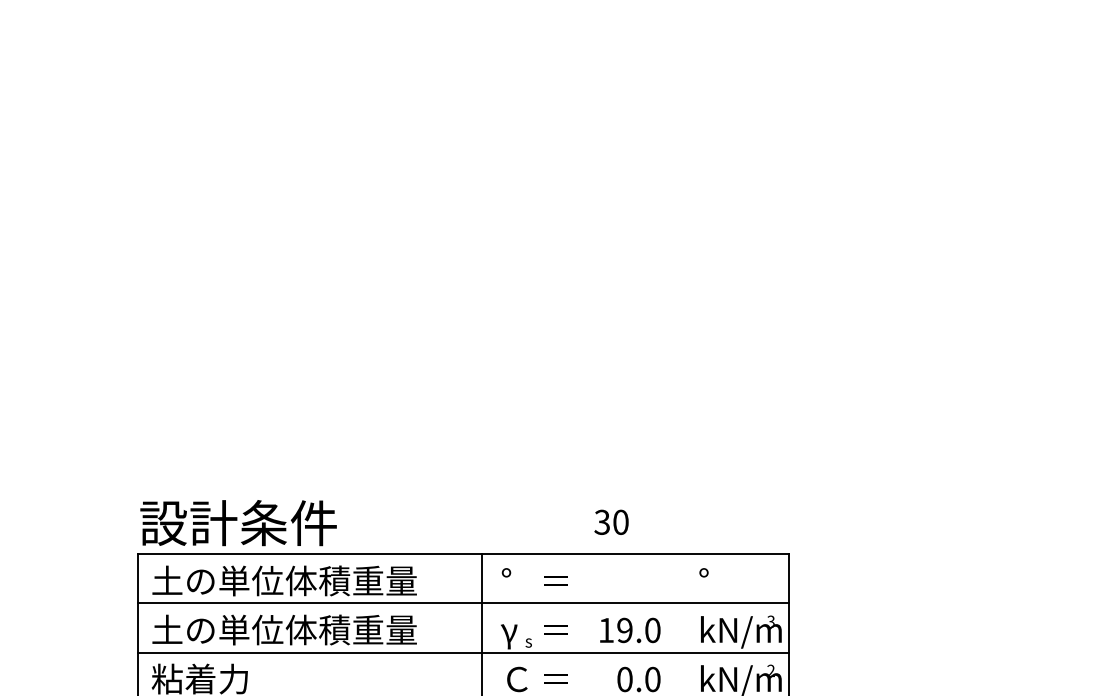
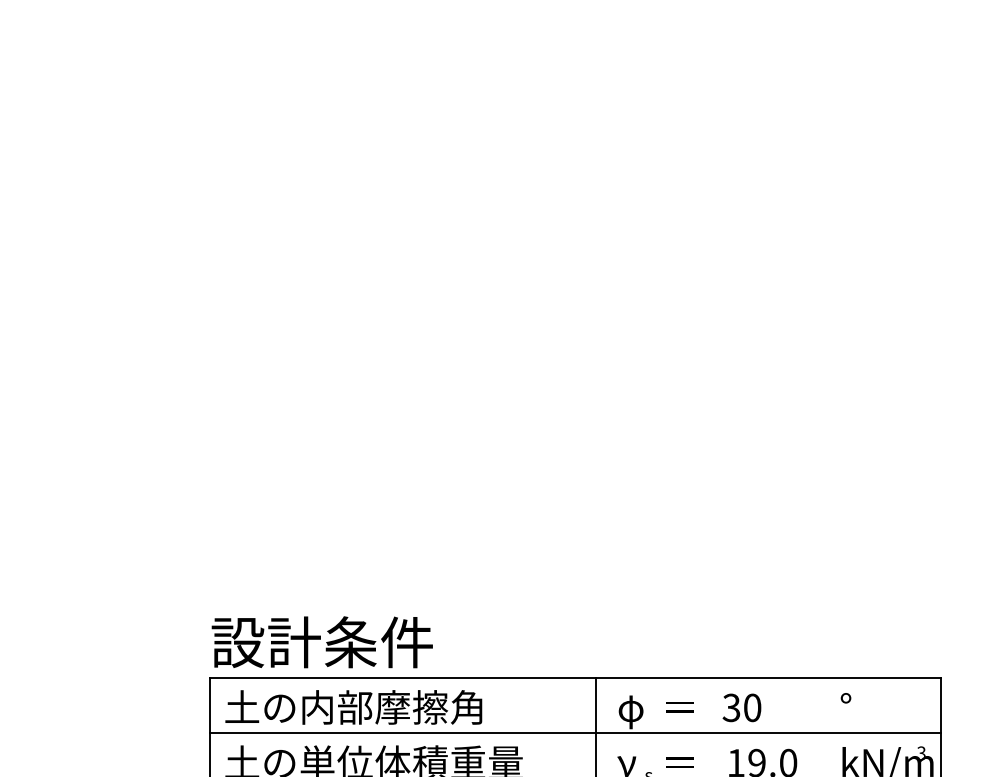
text: (611, 521) -> (741, 706), moved
text: (317, 580) -> (411, 706), 土の単位体積重量 -> 土の内部摩擦角
text: (512, 584) -> (630, 711), ° -> φ

